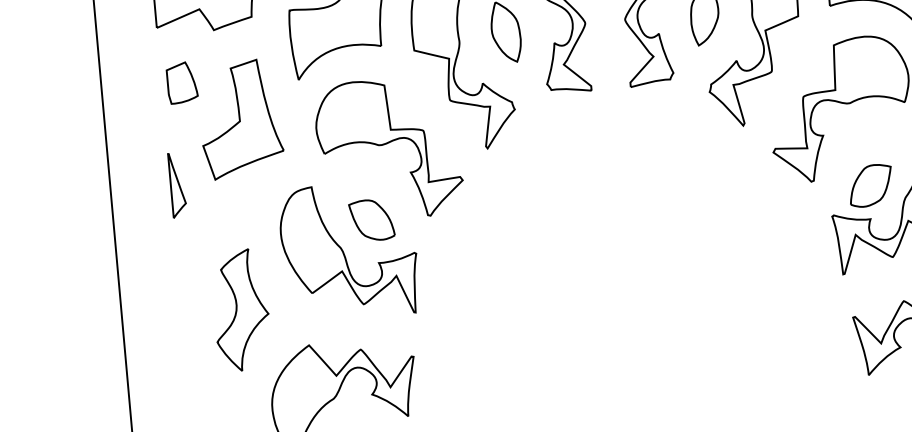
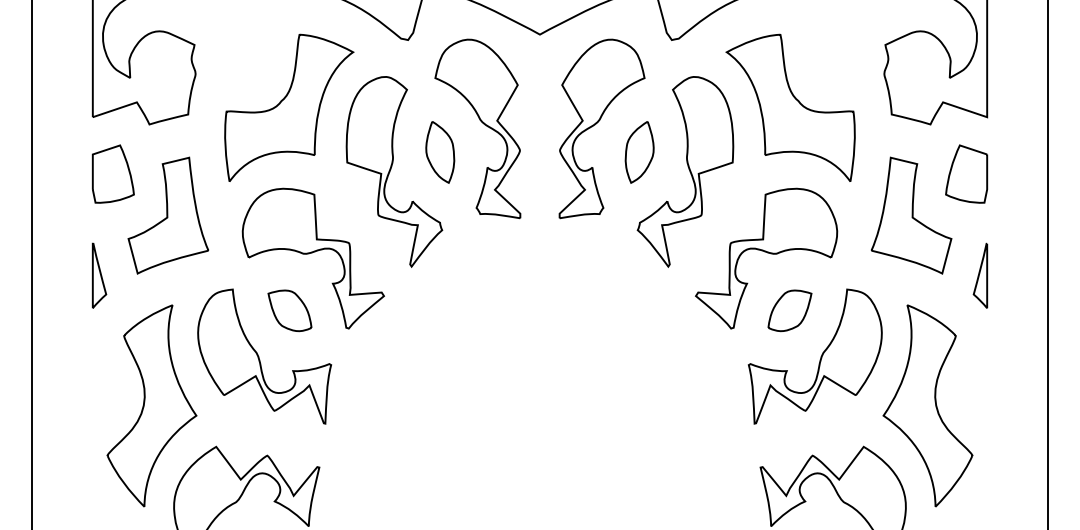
part: (181, 82) -> (112, 173), size x1.43
part: (870, 185) -> (789, 310), moved
part: (371, 219) -> (289, 310), moved
part: (240, 309) -> (151, 405), size x1.67

